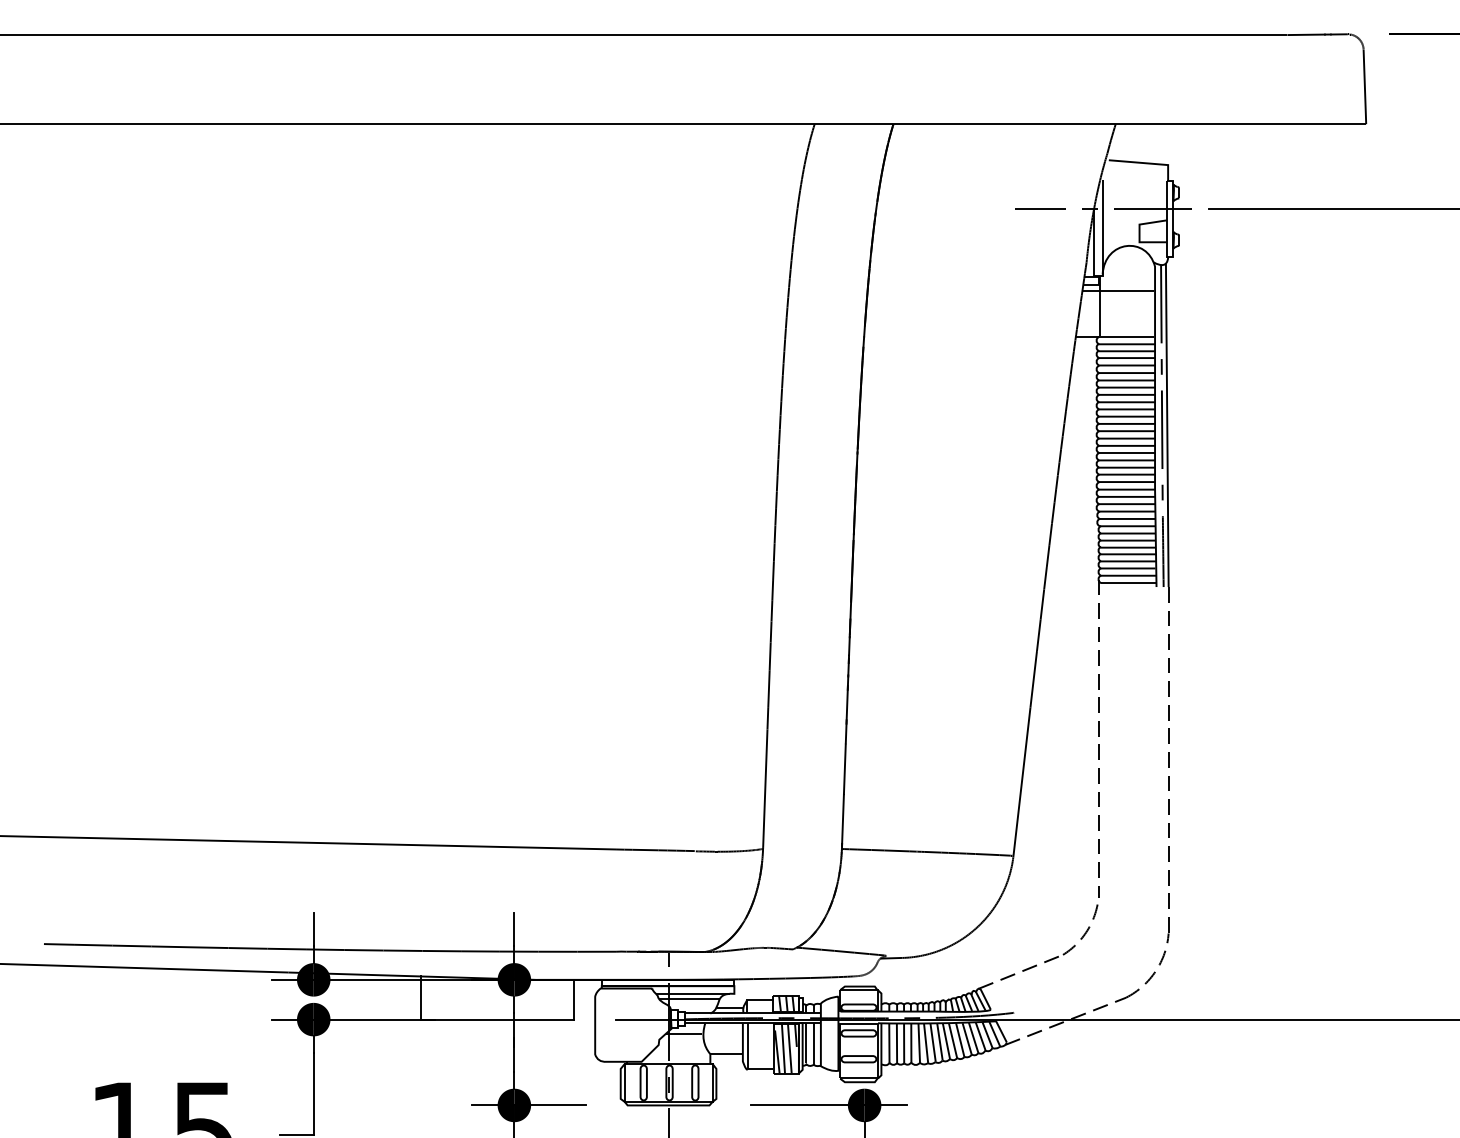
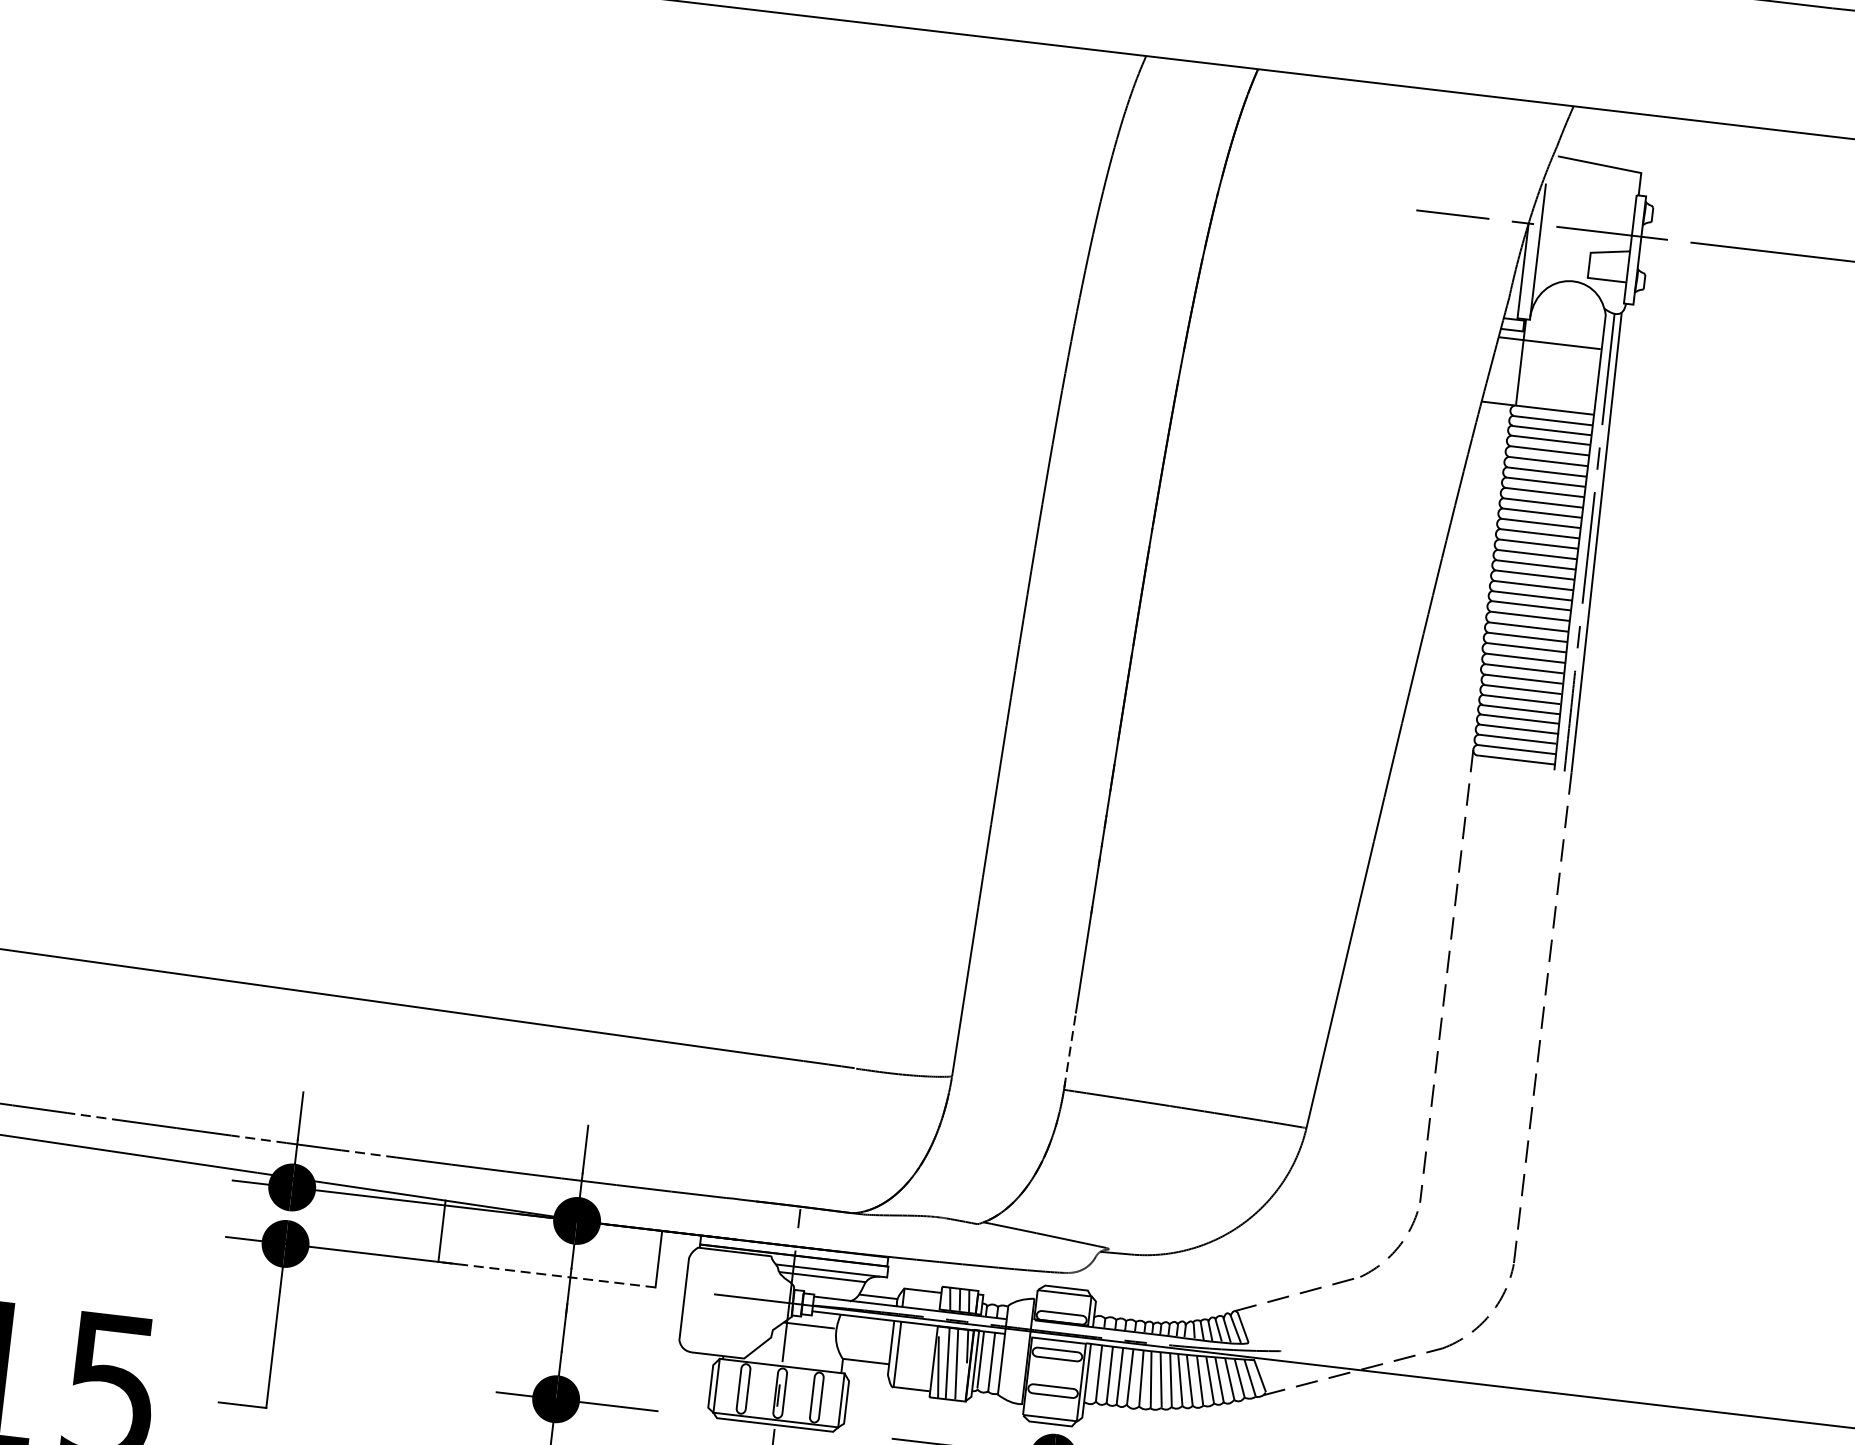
line: (842, 820) -> (1069, 1049), solid -> dashed
line: (170, 946) -> (94, 1116), solid -> dashed
line: (286, 949) -> (258, 1139), solid -> dashed
line: (363, 950) -> (367, 1154), solid -> dashed
line: (497, 1019) -> (546, 1274), solid -> dashed

